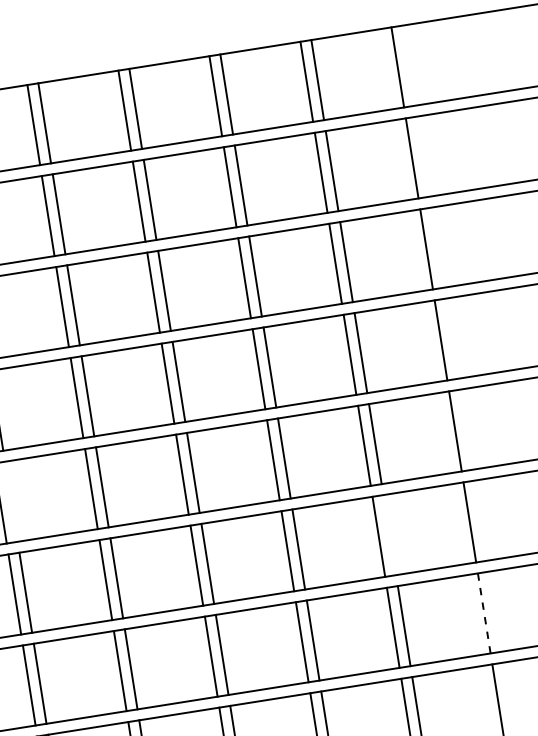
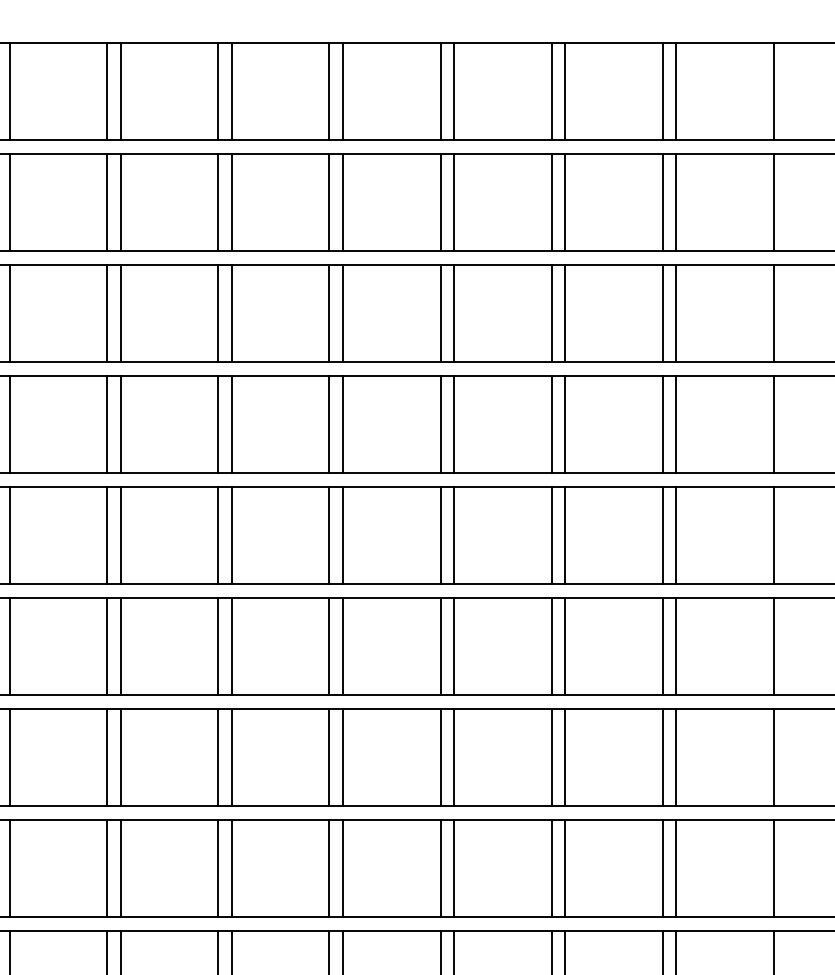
line: (11, 501) -> (231, 535), added
line: (389, 535) -> (675, 646), added
line: (484, 613) -> (773, 757), dashed -> solid

